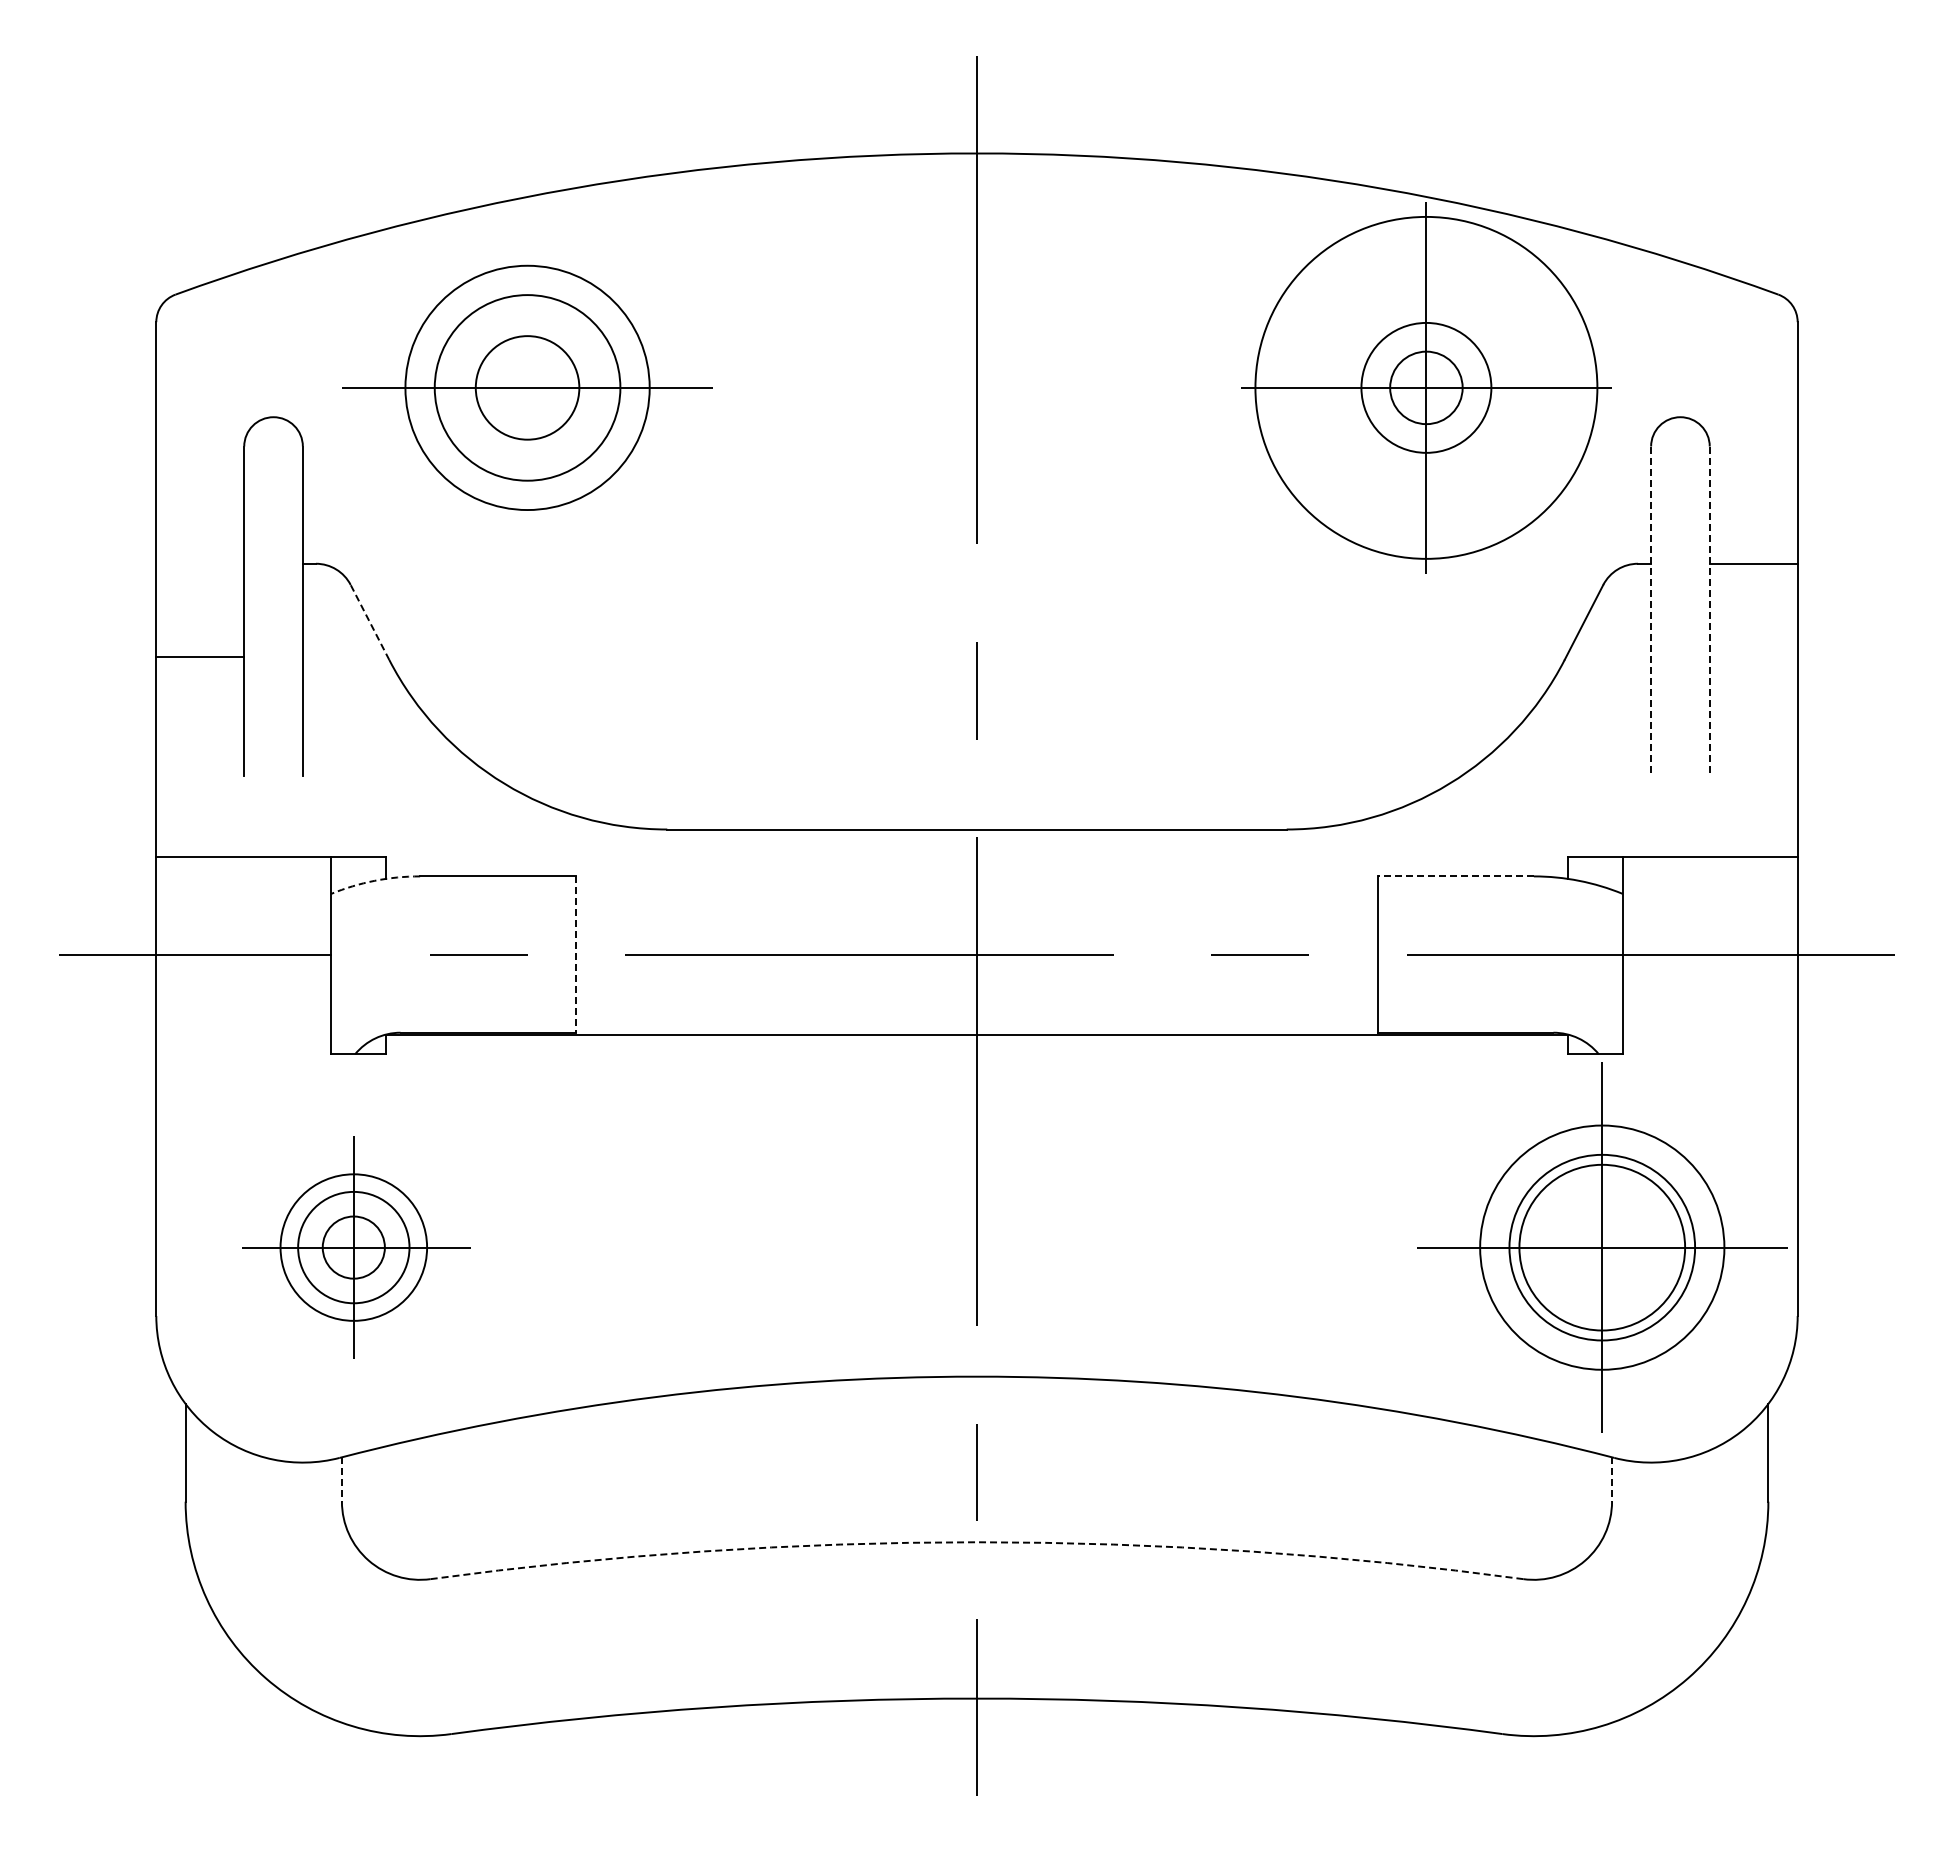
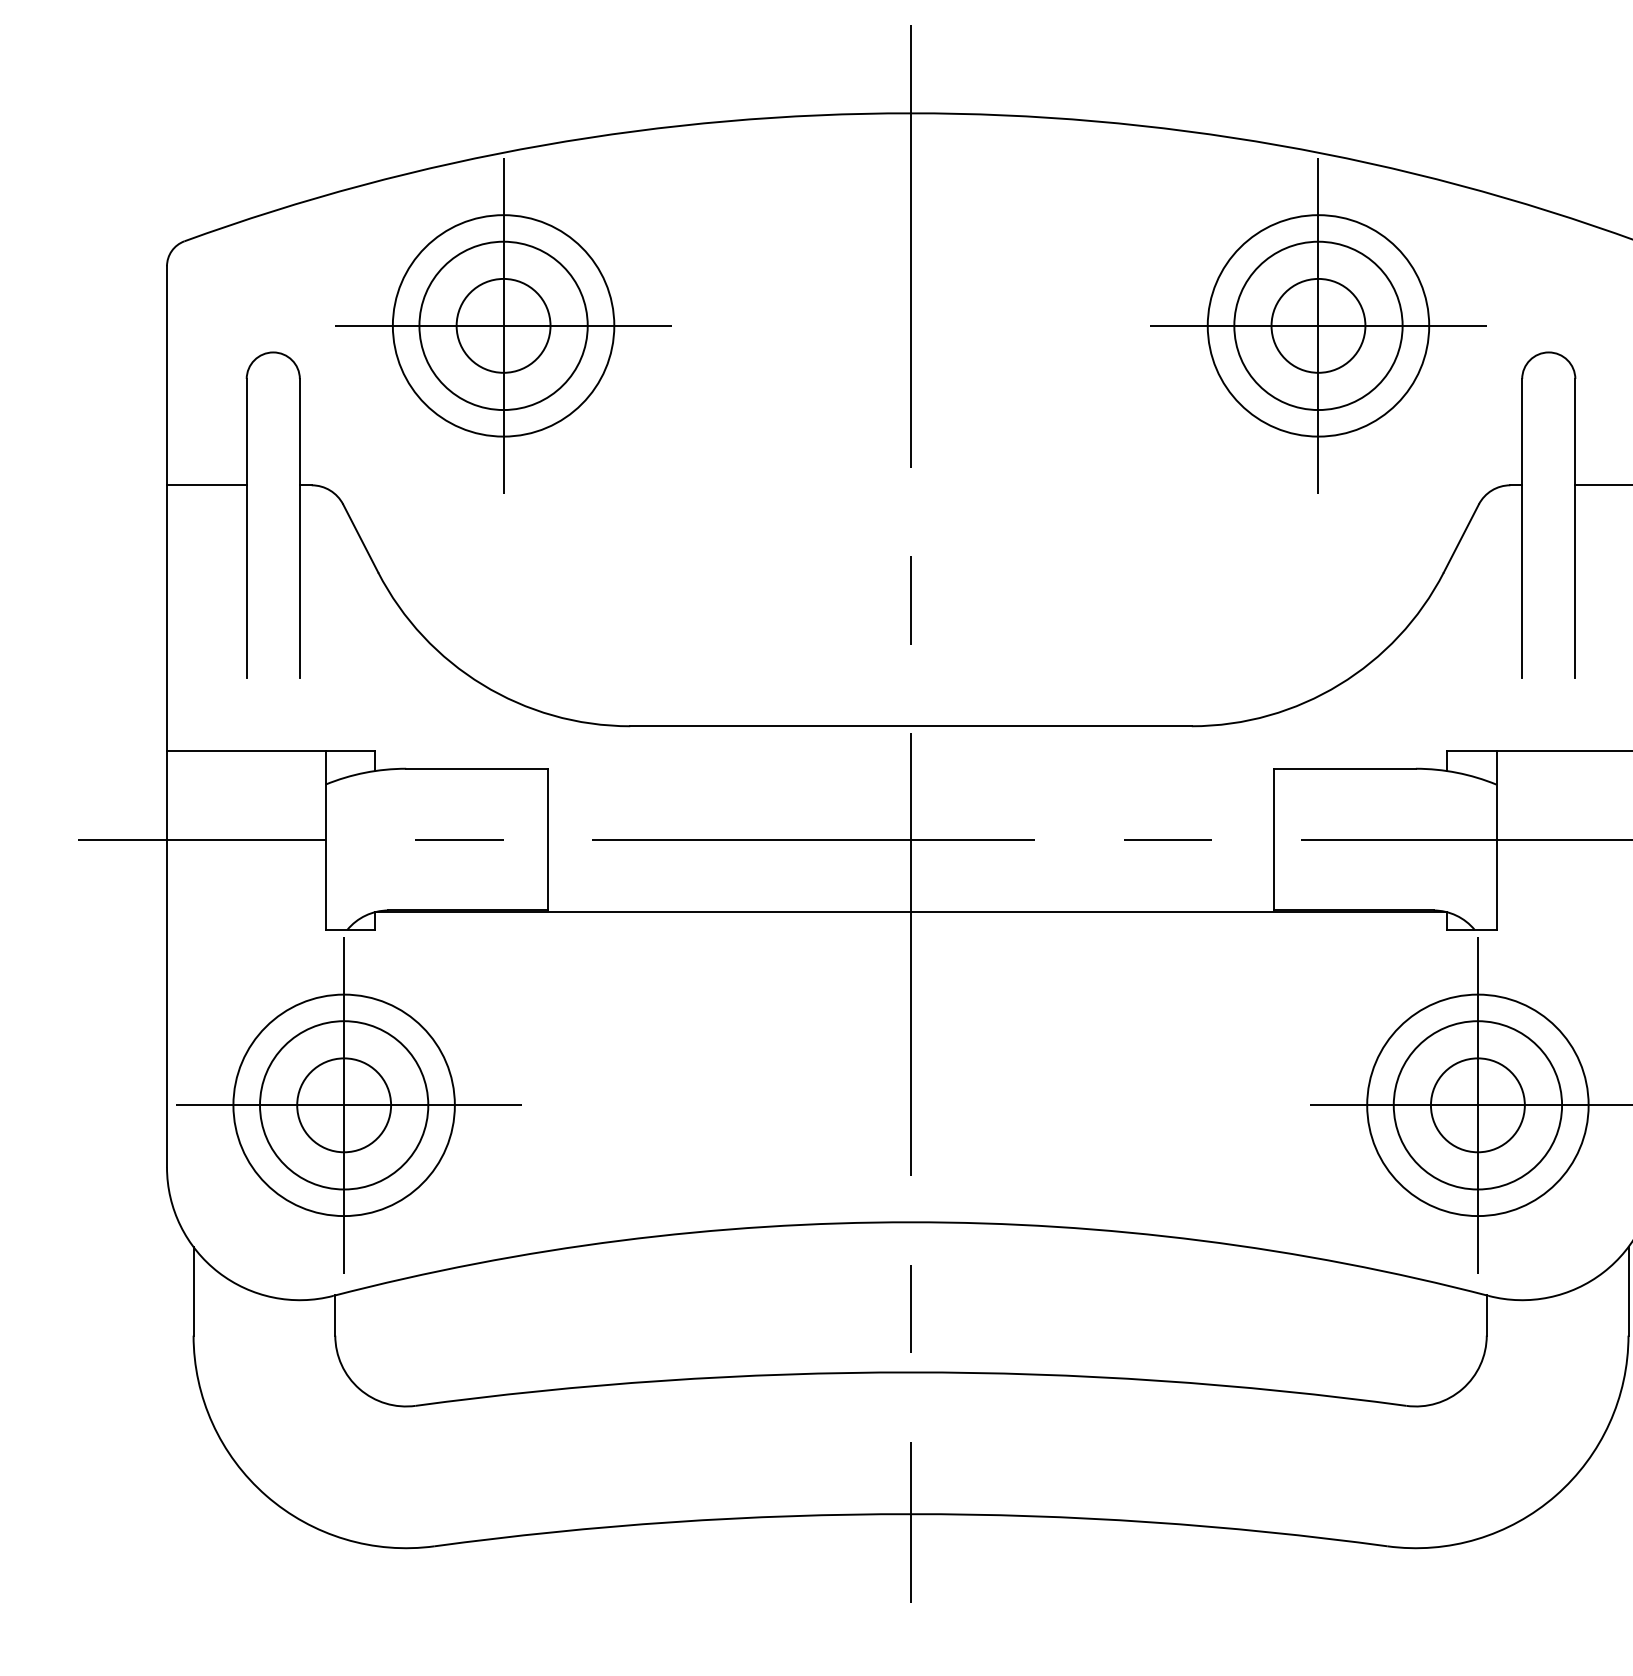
line: (527, 387) -> (503, 325), added
circle: (1426, 387) -> (1318, 325), size x0.71
circle: (1426, 387) -> (1318, 325), size x1.43
circle: (1426, 387) -> (1318, 325), size x1.43
line: (1651, 611) -> (1522, 528), dashed -> solid
line: (1709, 611) -> (1575, 528), dashed -> solid
line: (369, 622) -> (360, 538), dashed -> solid
line: (200, 656) -> (207, 485), moved
line: (1455, 876) -> (1344, 768), dashed -> solid
arc: (374, 880) -> (364, 772), dashed -> solid
line: (576, 955) -> (547, 840), dashed -> solid
part: (356, 1247) -> (348, 1105), size x1.67
circle: (1602, 1247) -> (1478, 1105), size x0.62
line: (341, 1479) -> (334, 1315), dashed -> solid
line: (1612, 1479) -> (1487, 1315), dashed -> solid
arc: (977, 1542) -> (911, 1372), dashed -> solid

